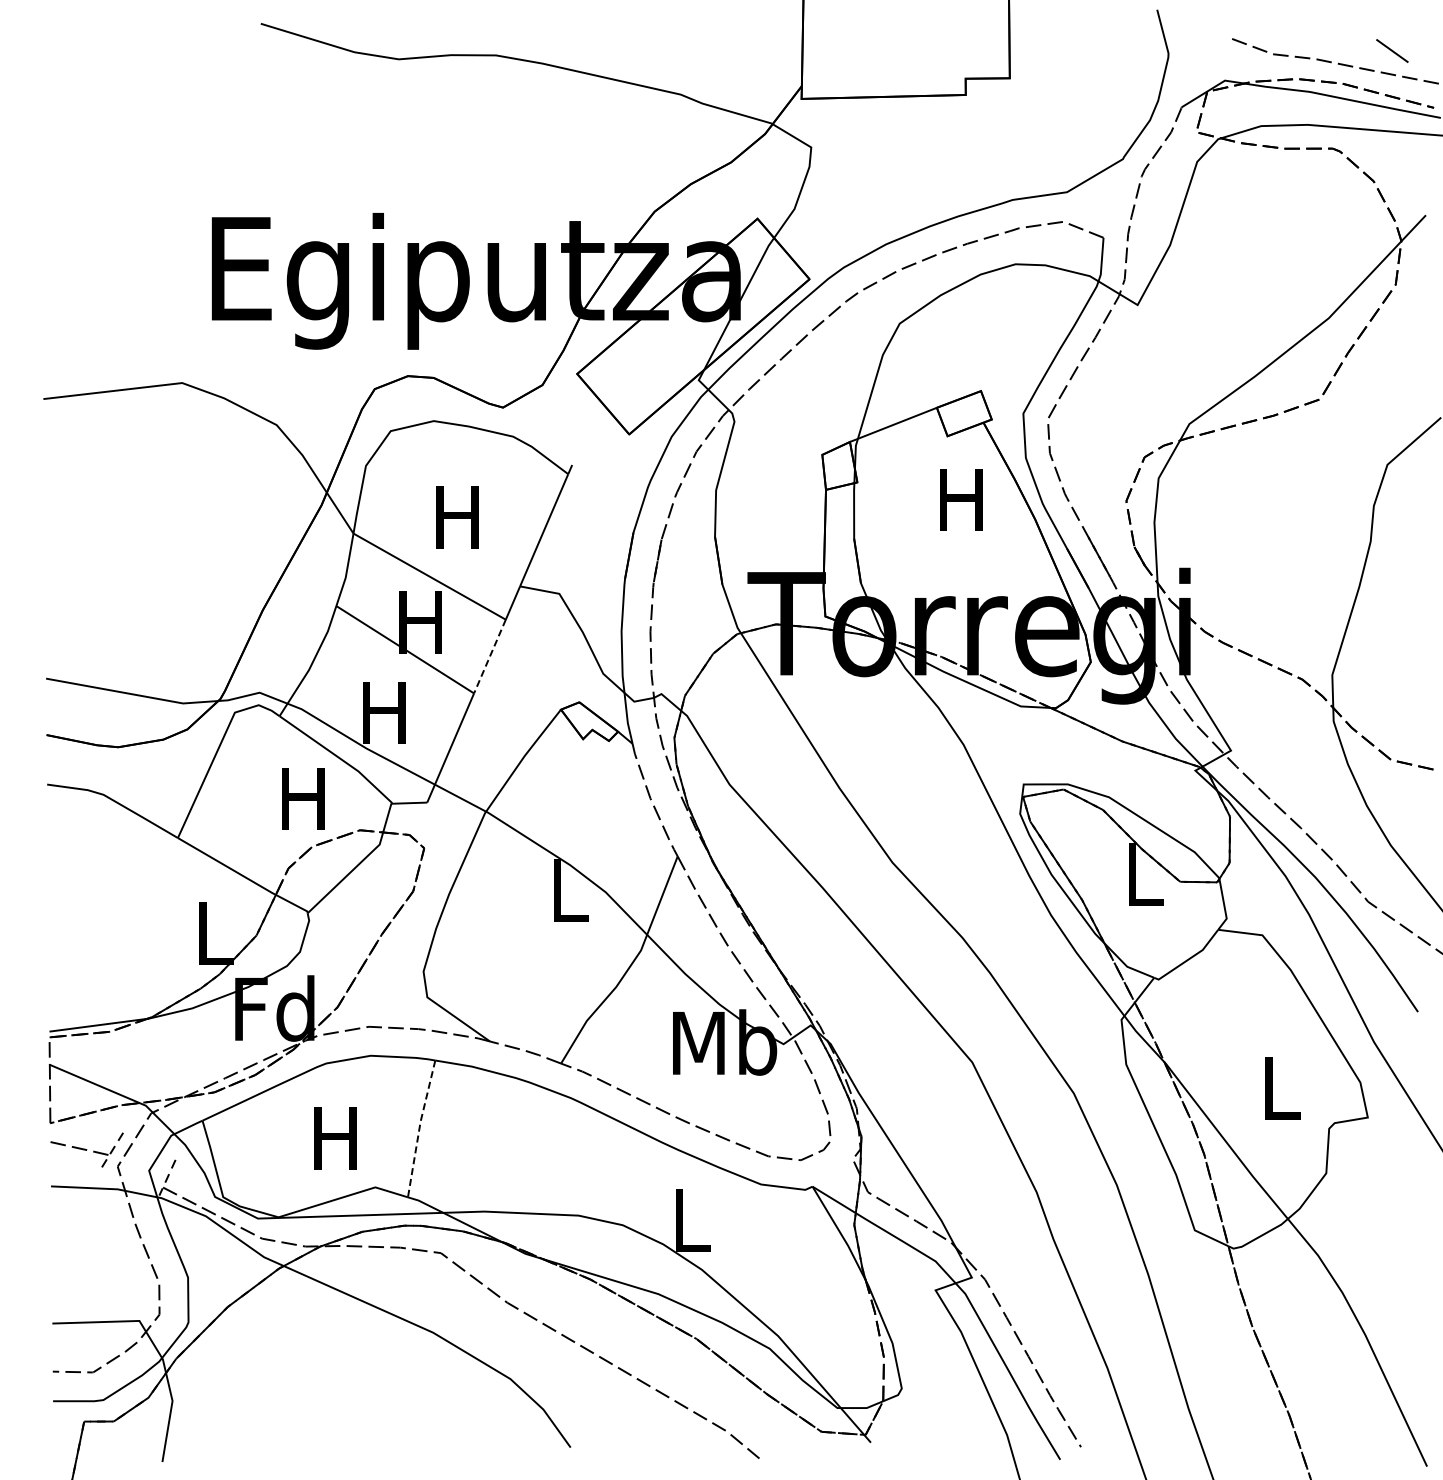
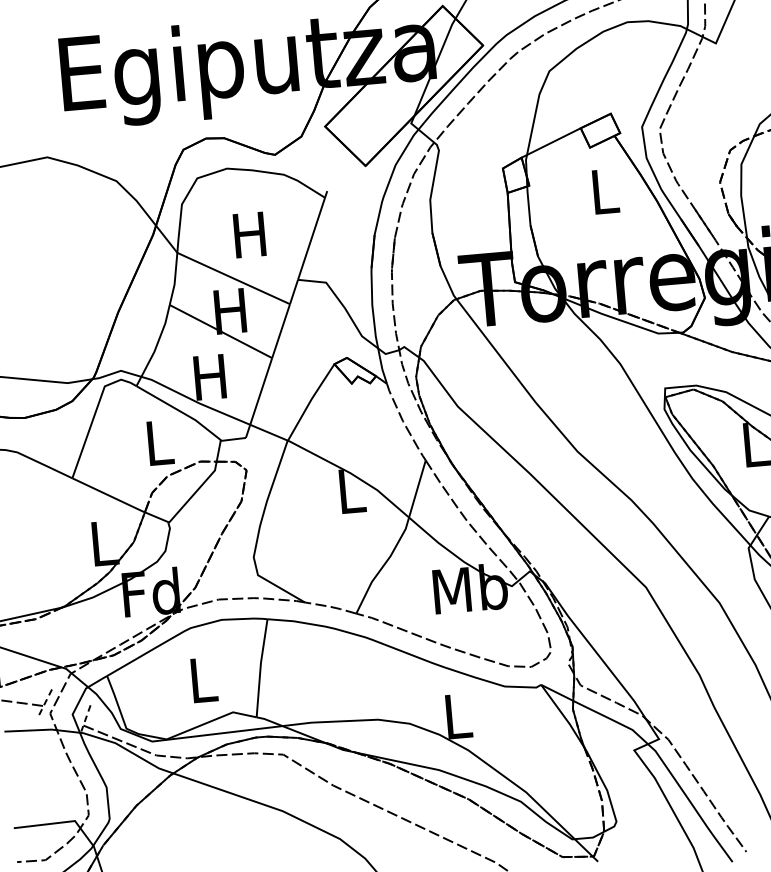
text: (961, 499) -> (603, 191), H -> L
line: (489, 657) -> (280, 331), dashed -> solid
text: (303, 798) -> (158, 442), H -> L
line: (419, 1128) -> (260, 668), dashed -> solid
text: (335, 1138) -> (201, 680), H -> L

